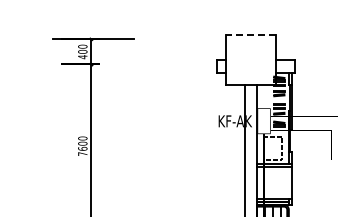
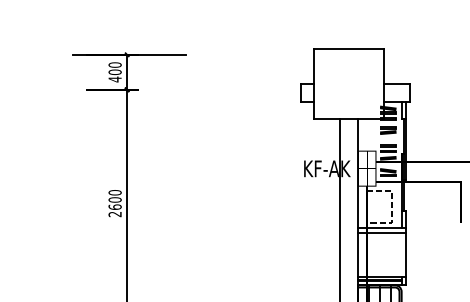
line: (250, 35) -> (348, 49), dashed -> solid
text: (82, 153) -> (114, 213), 7600 -> 2600

